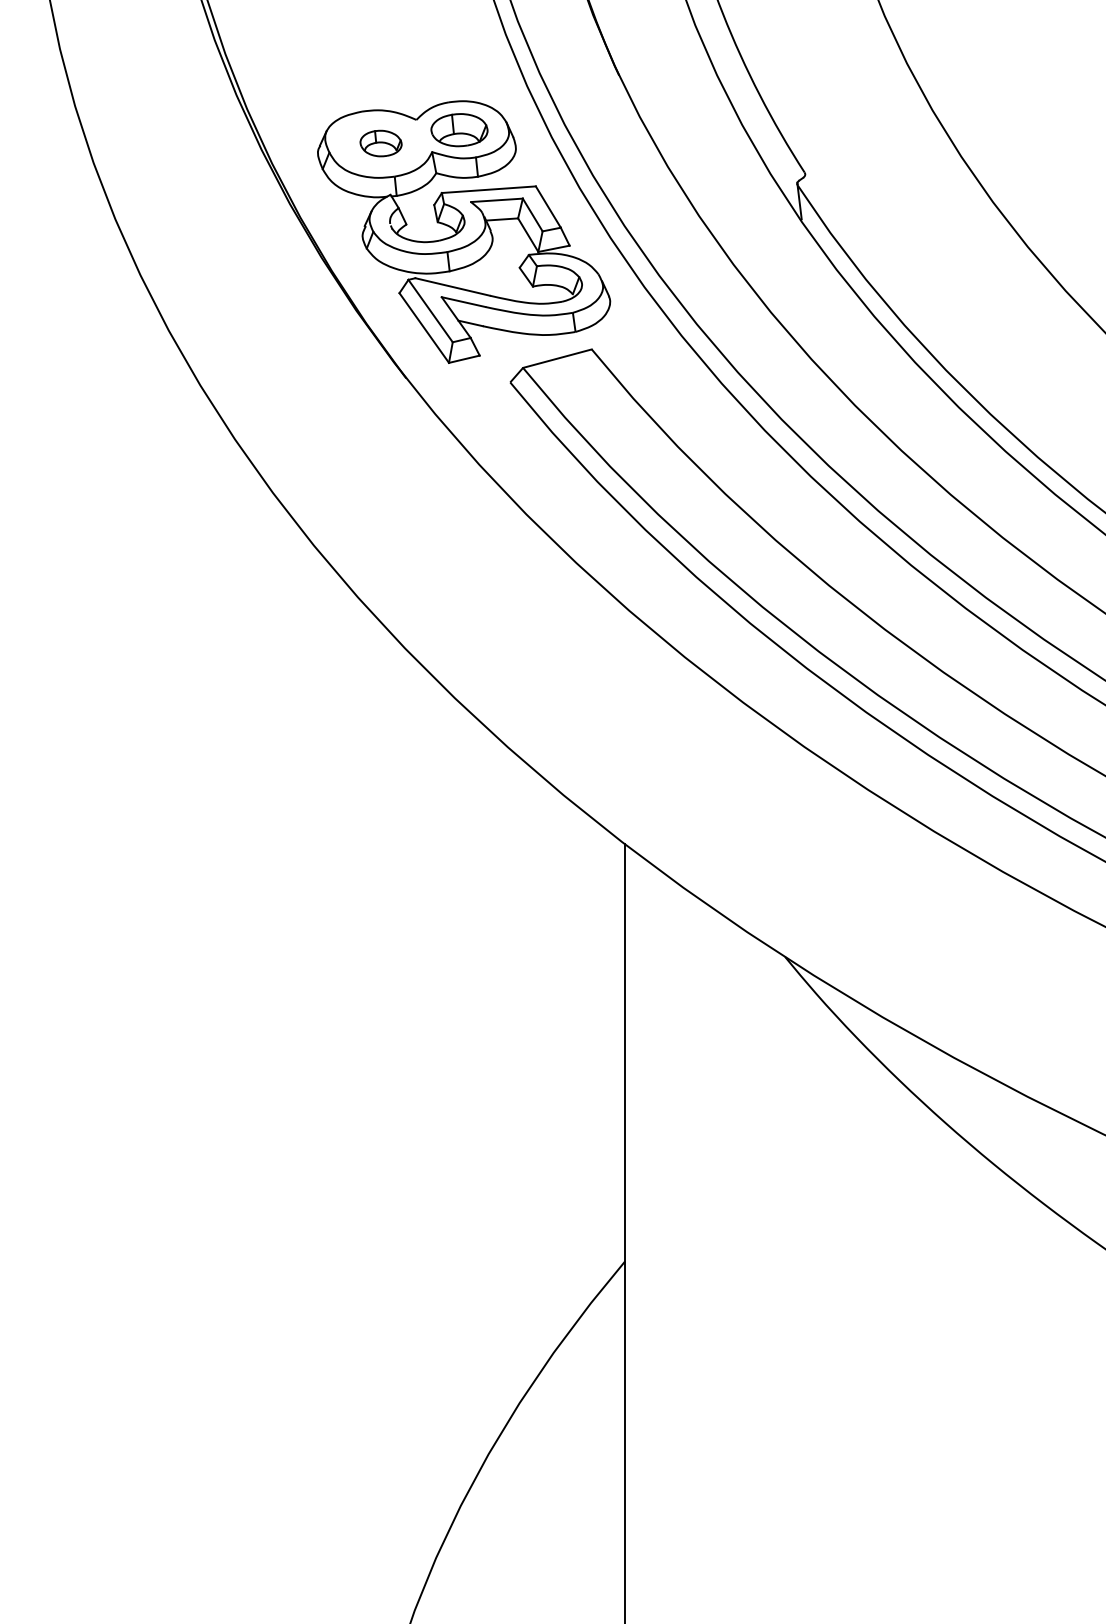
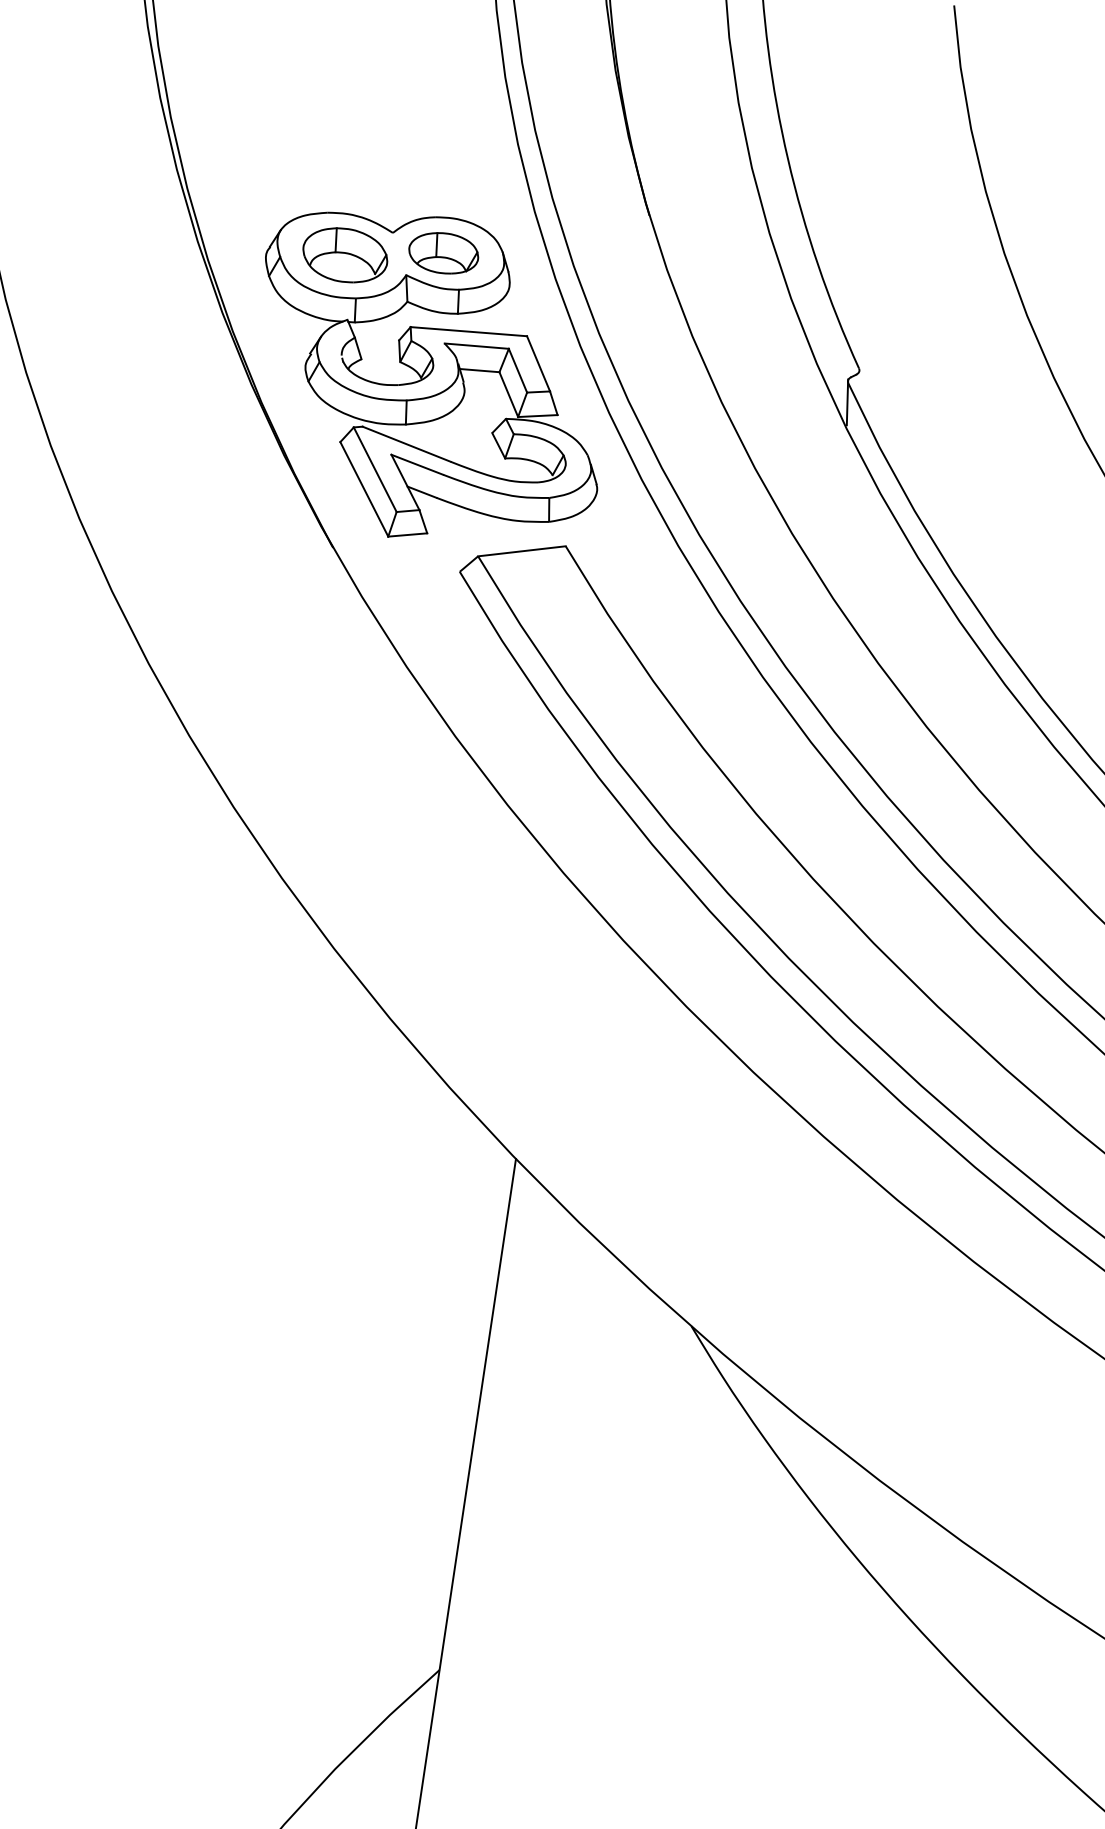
part: (380, 143) -> (344, 255), size x1.67

